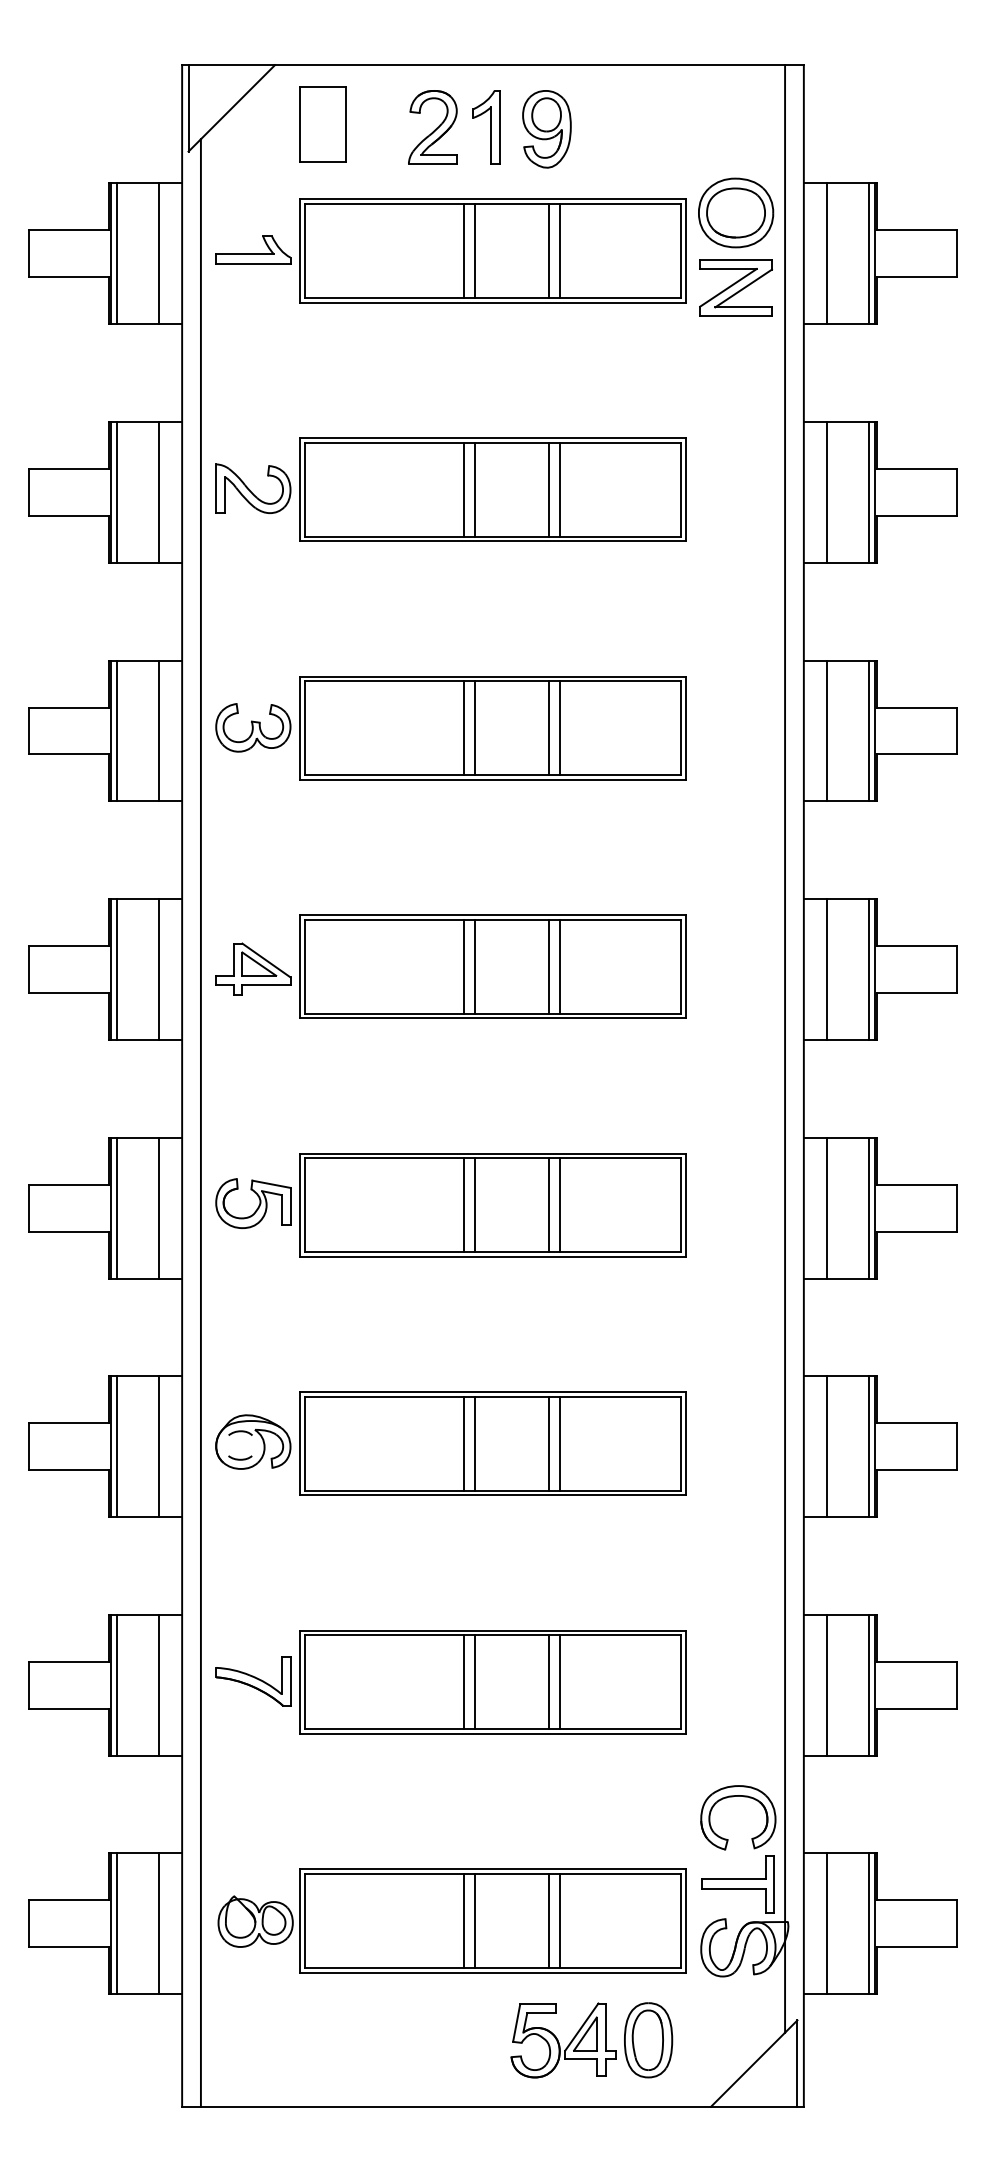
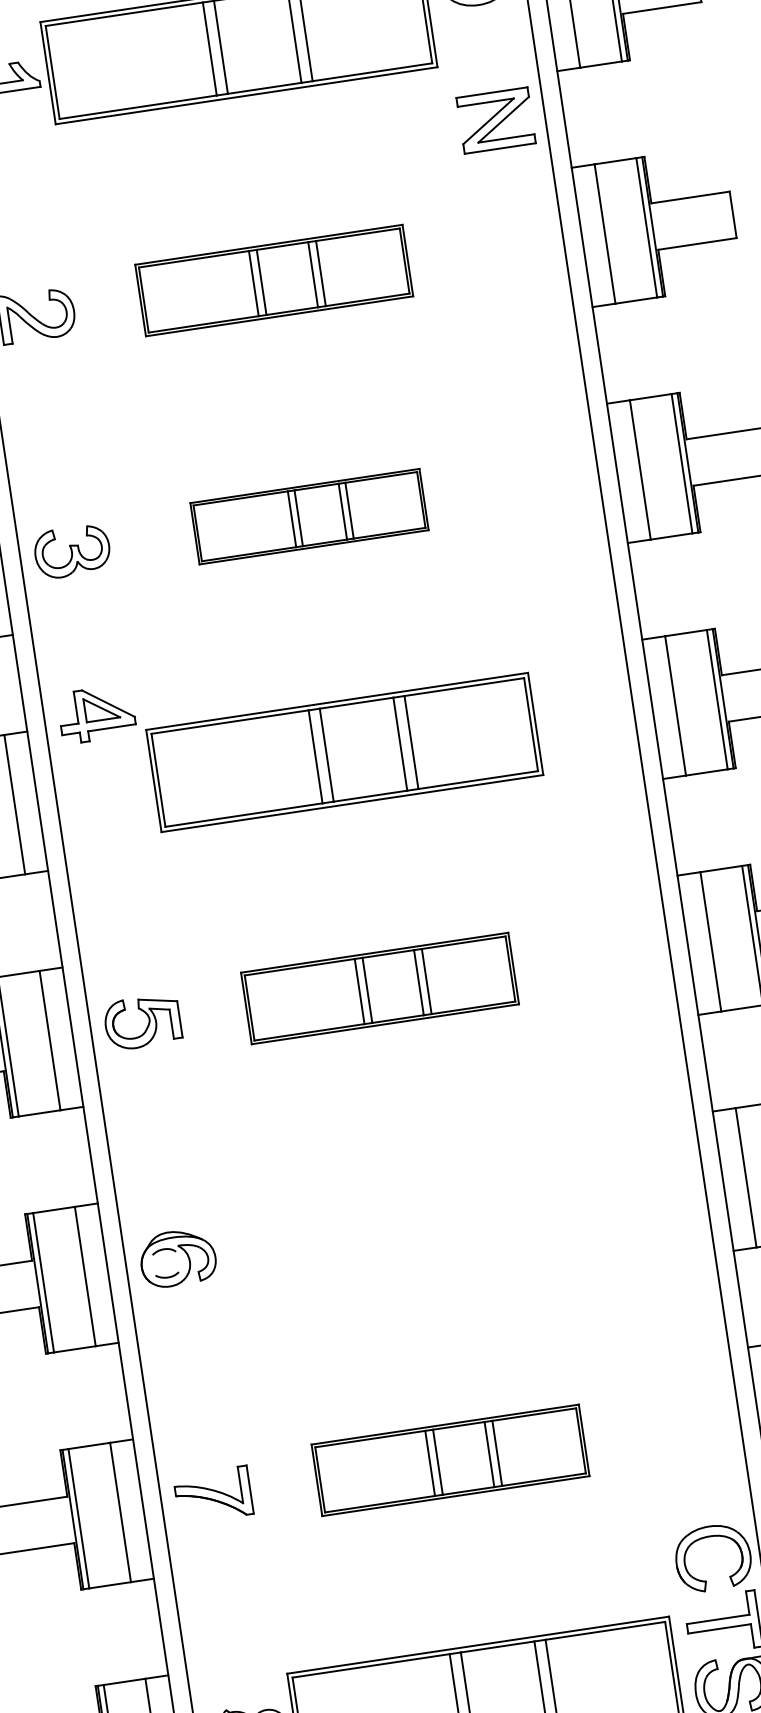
part: (735, 287) -> (495, 119), moved
part: (492, 489) -> (273, 280), size x0.7
part: (492, 728) -> (309, 516), size x0.6
part: (253, 968) -> (96, 713), moved
part: (492, 1205) -> (379, 988), size x0.7
part: (492, 1443) -> (414, 1224), removed
part: (492, 1682) -> (450, 1460), size x0.7

